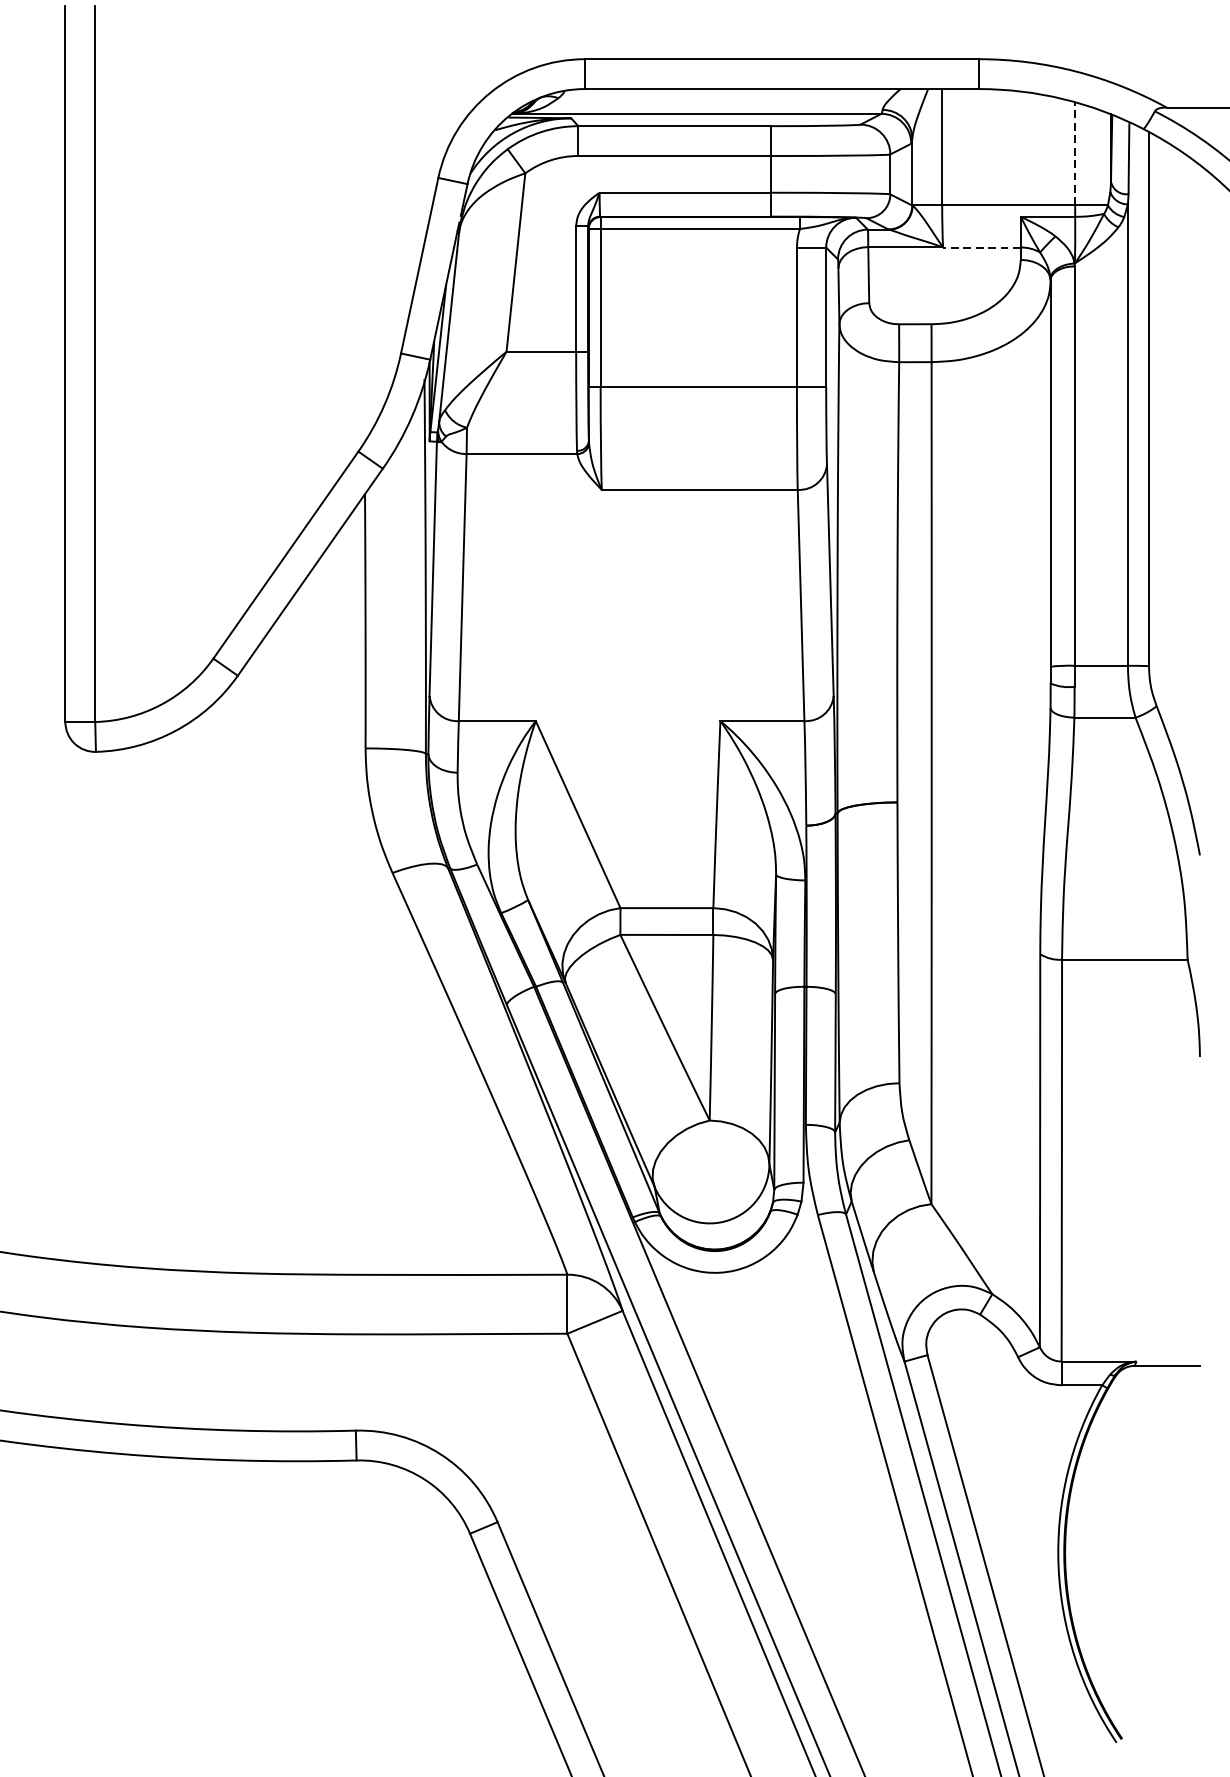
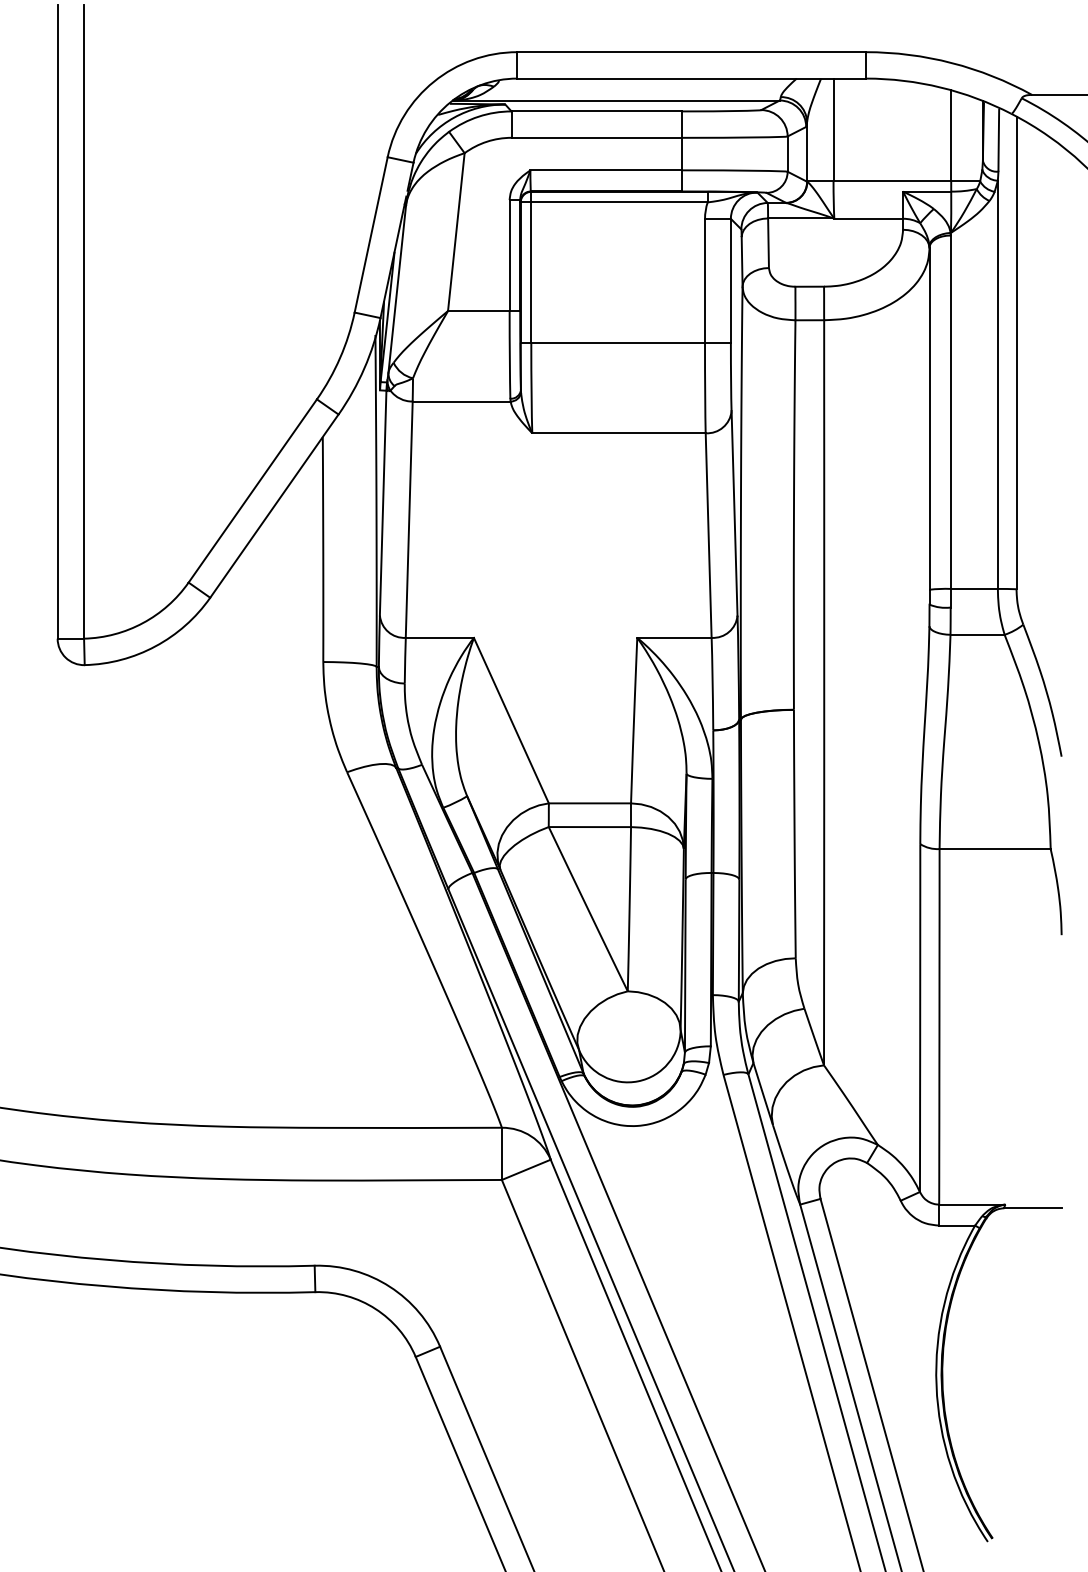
line: (1075, 153) -> (951, 135), dashed -> solid
line: (981, 247) -> (868, 218), dashed -> solid

